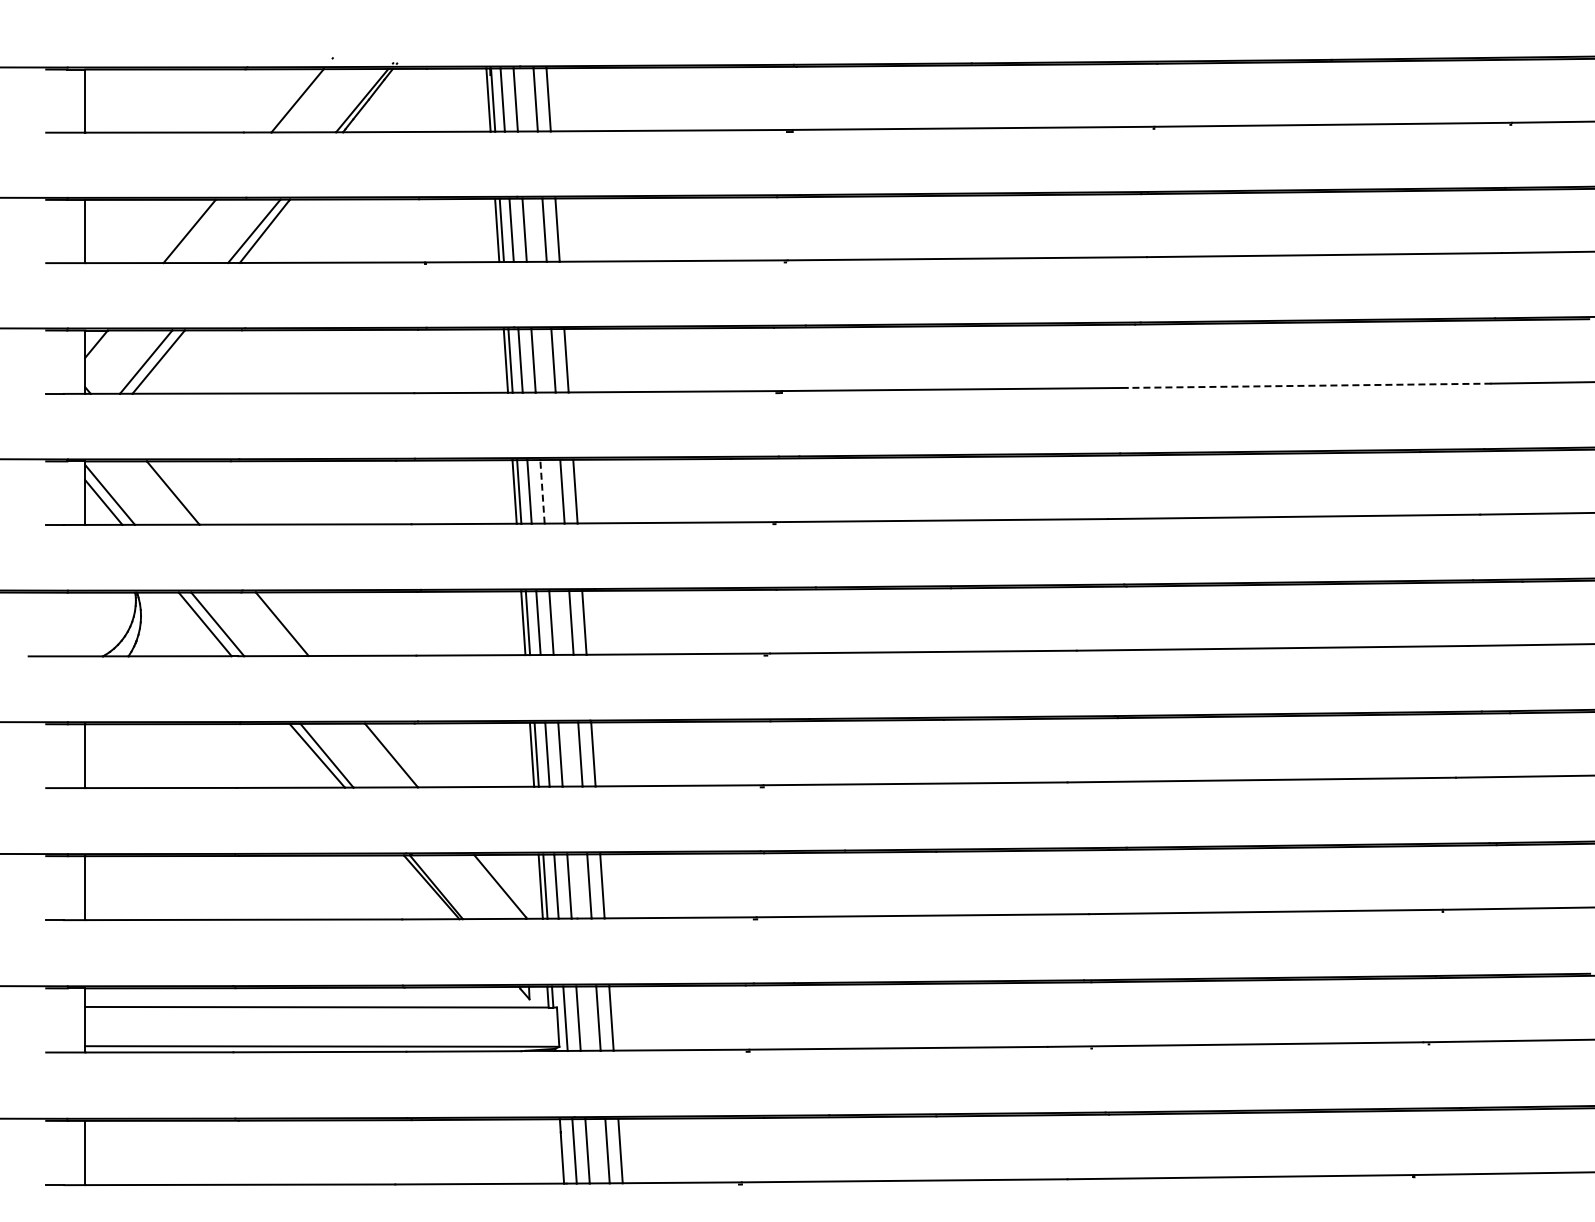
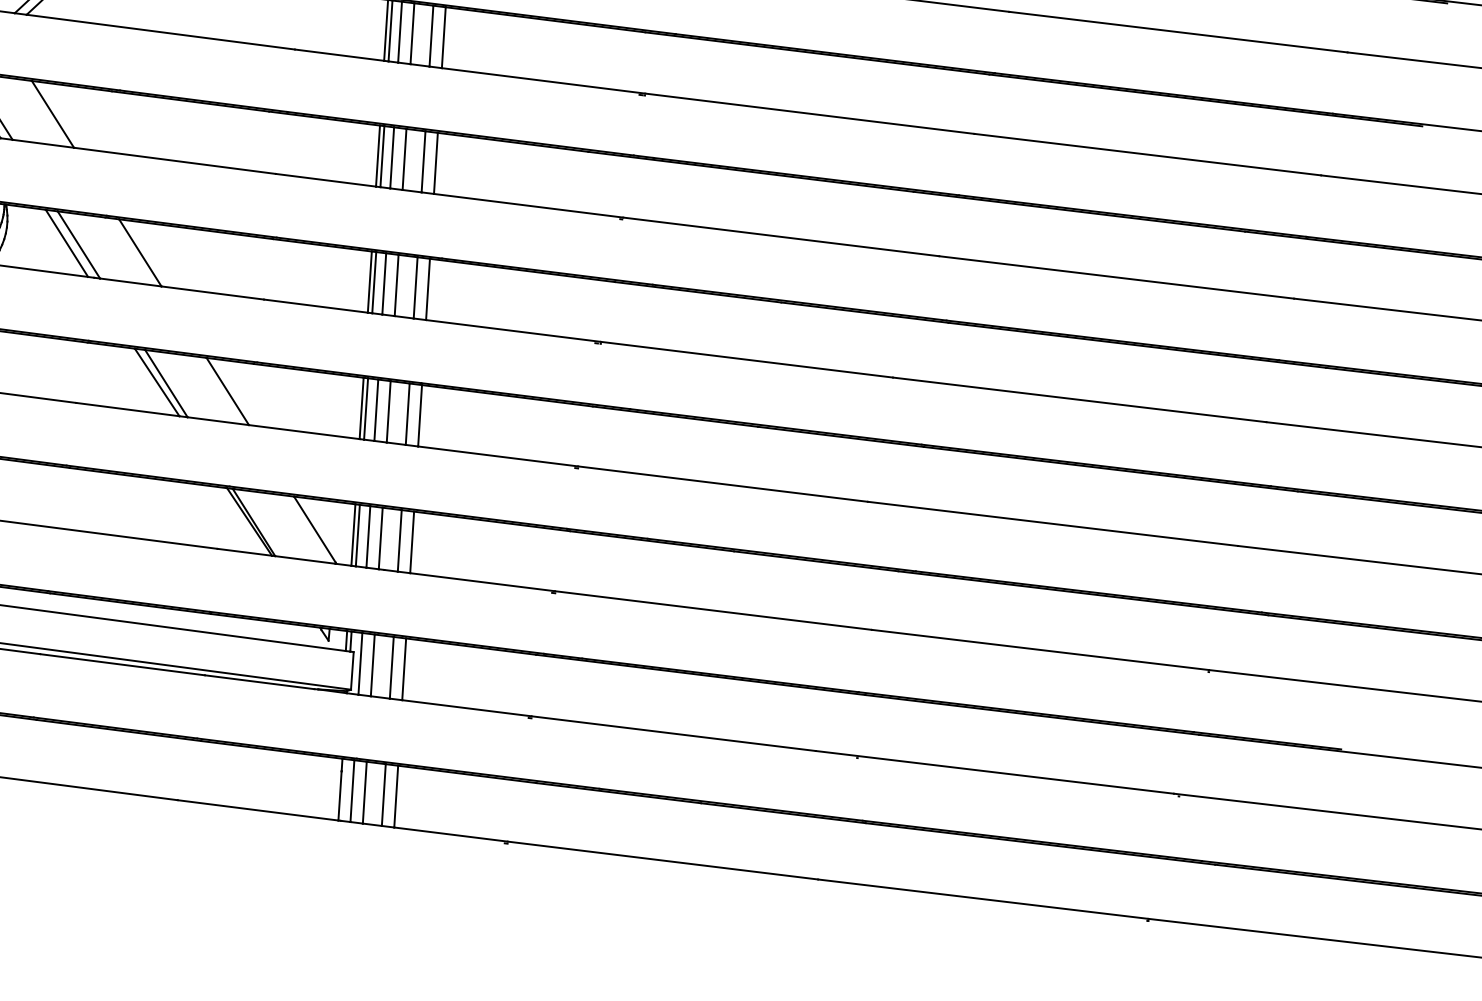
line: (1309, 385) -> (1147, 154), dashed -> solid
line: (542, 491) -> (404, 159), dashed -> solid

